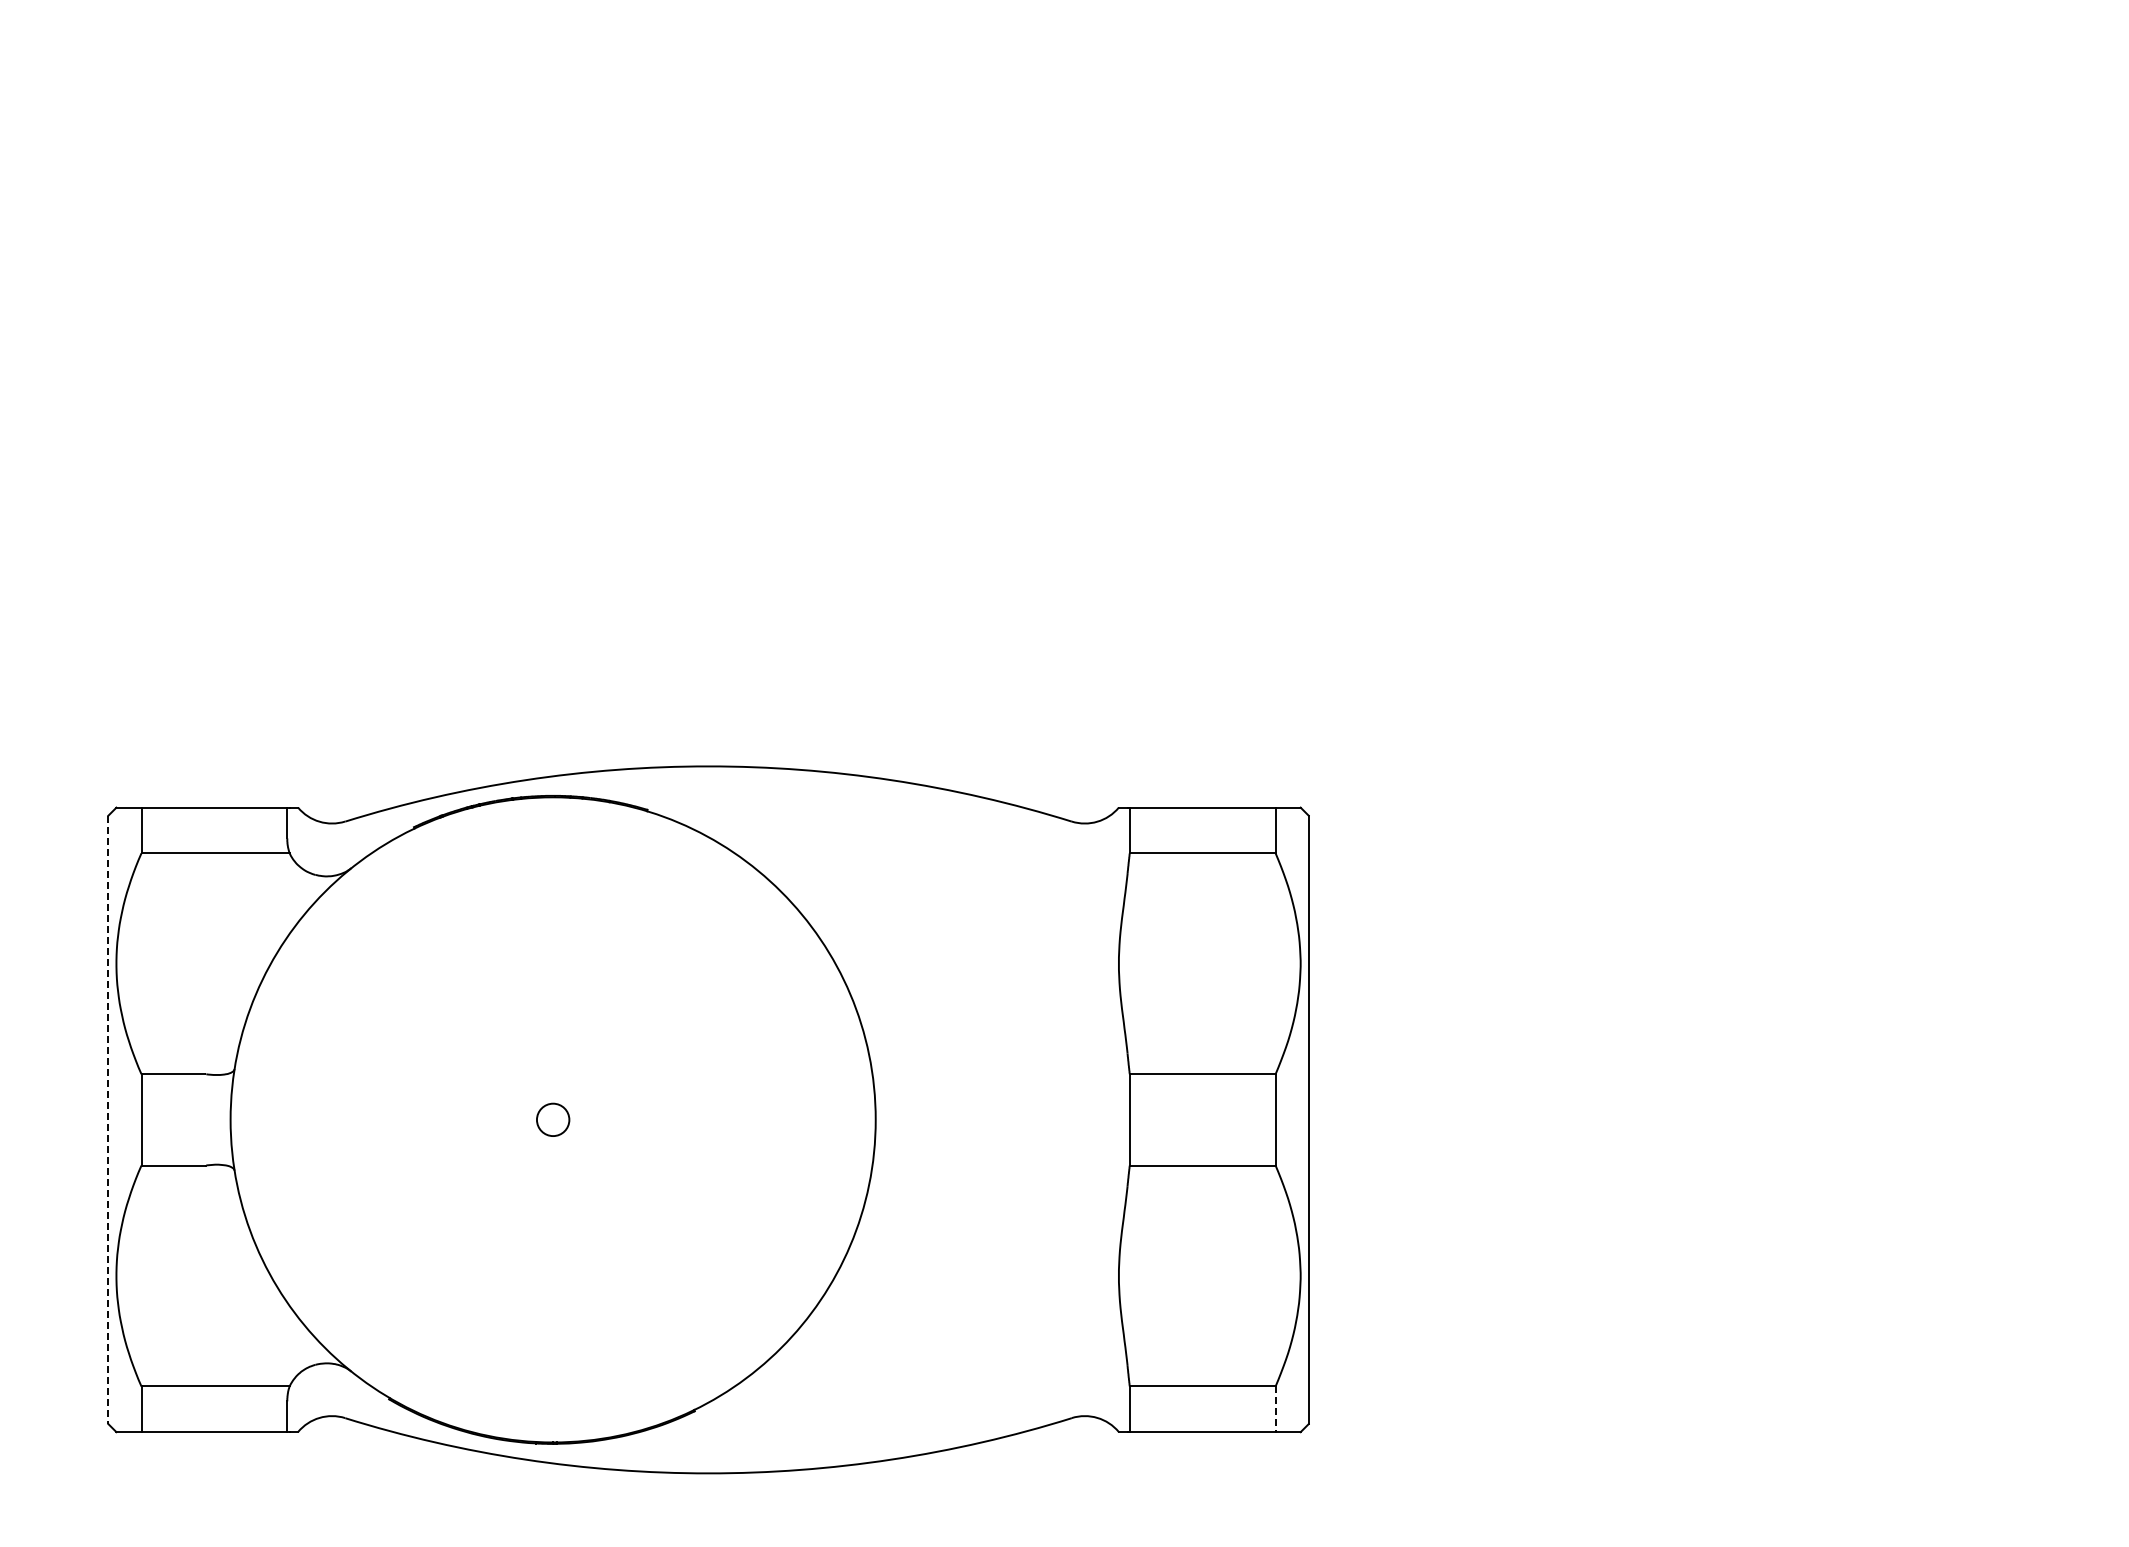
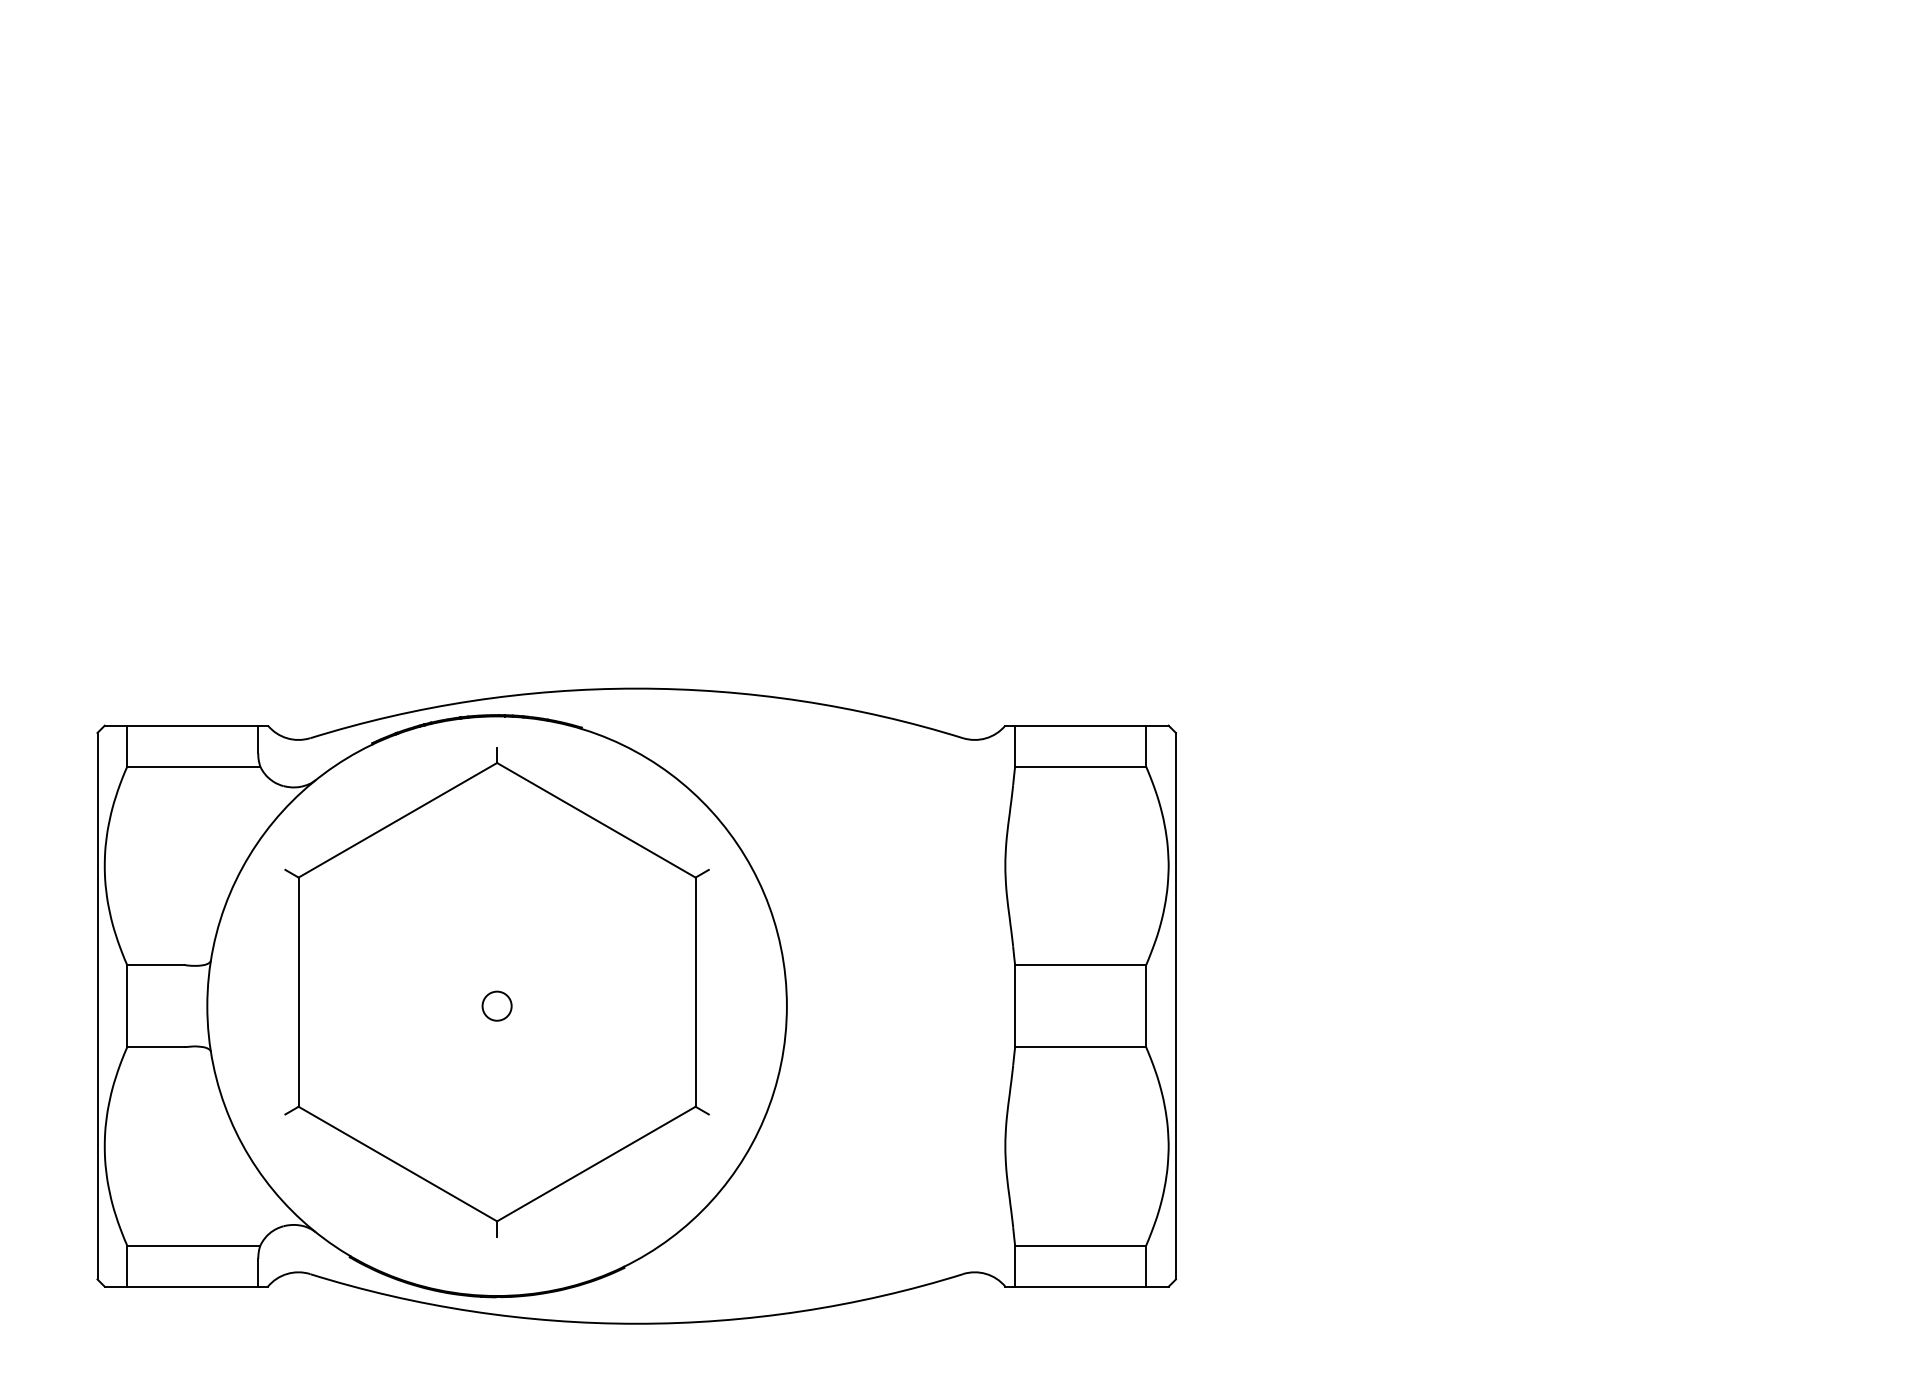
part: (552, 1103) -> (496, 991), added
line: (108, 1120) -> (97, 1006), dashed -> solid
line: (1275, 1409) -> (1146, 1266), dashed -> solid

